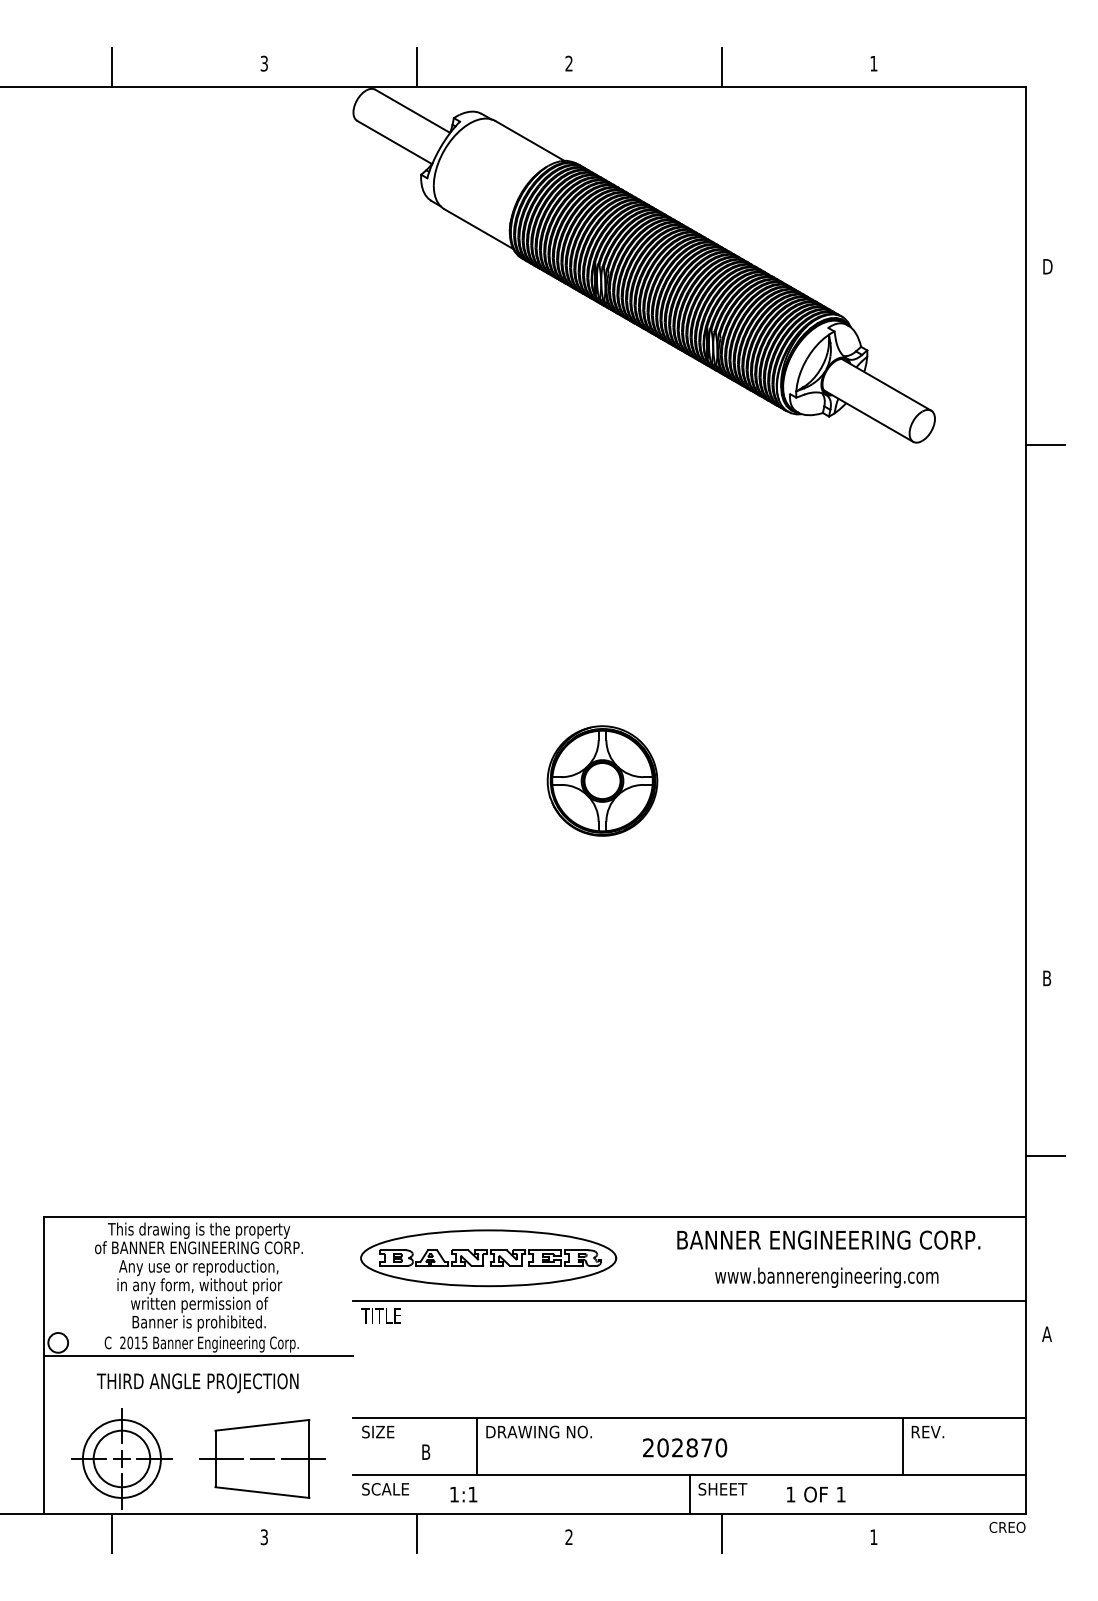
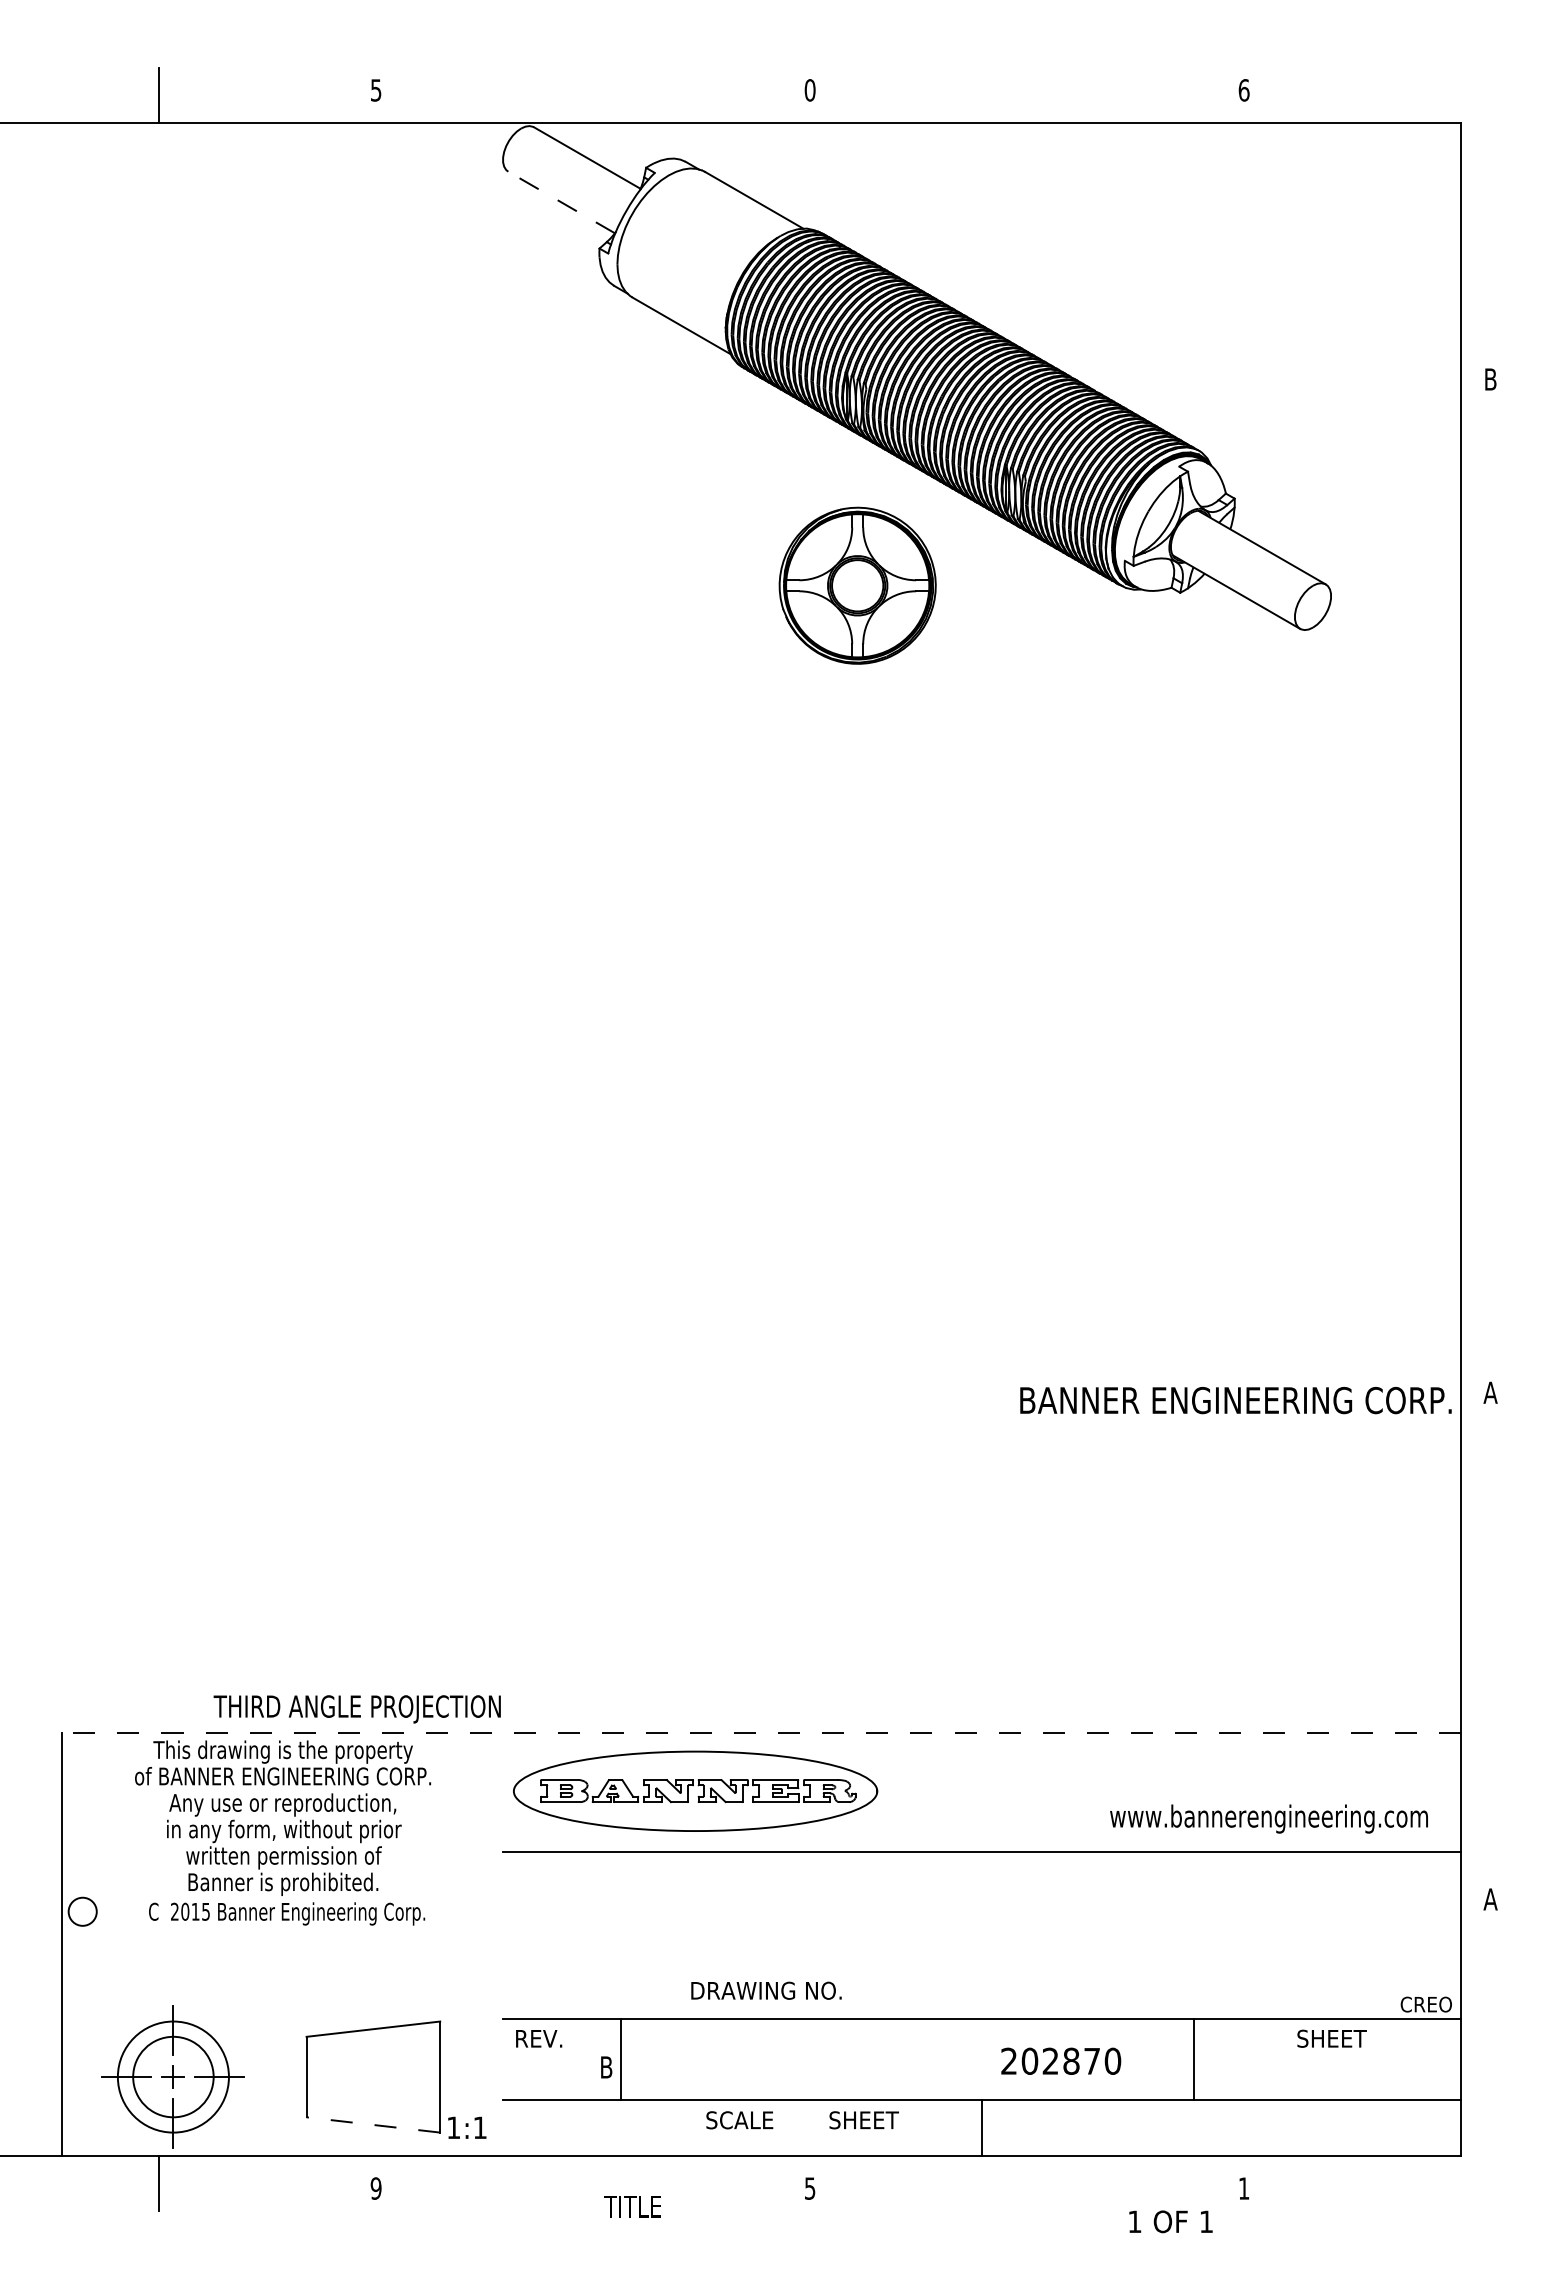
text: (264, 63) -> (376, 89), 3 -> 5
text: (568, 63) -> (809, 90), 2 -> 0
text: (873, 63) -> (1243, 90), 1 -> 6
line: (416, 67) -> (593, 95), removed
line: (721, 67) -> (1027, 95), removed
line: (394, 142) -> (561, 202), solid -> dashed
text: (1048, 266) -> (1492, 379), D -> B
line: (1045, 444) -> (1488, 632), removed
part: (602, 780) -> (857, 585), moved
text: (1046, 978) -> (1490, 1392), B -> A
line: (1045, 1156) -> (1488, 1646), removed
line: (534, 1216) -> (761, 1732), solid -> dashed
text: (828, 1240) -> (1235, 1400), moved
text: (826, 1277) -> (1268, 1818), moved
text: (381, 1315) -> (632, 2206), moved
line: (198, 1356) -> (282, 1930), removed
text: (197, 1383) -> (356, 1709), moved
text: (378, 1431) -> (538, 2038), SIZE -> REV.
text: (539, 1431) -> (766, 1990), moved
text: (935, 1431) -> (1331, 2038), REV. -> SHEET
line: (477, 1446) -> (621, 2059), moved
line: (902, 1446) -> (1193, 2059), moved
text: (685, 1447) -> (1061, 2060), moved
line: (221, 1459) -> (314, 2077), removed
line: (261, 1459) -> (372, 2077), removed
line: (303, 1459) -> (431, 2077), removed
text: (385, 1489) -> (739, 2120), moved
text: (722, 1489) -> (863, 2120), moved
line: (261, 1492) -> (372, 2124), solid -> dashed
text: (464, 1494) -> (467, 2127), moved
text: (815, 1494) -> (1170, 2221), moved
text: (1006, 1527) -> (1425, 2004), moved
line: (416, 1532) -> (593, 2182), removed
line: (721, 1532) -> (1027, 2182), removed
text: (263, 1537) -> (375, 2188), 3 -> 9
text: (569, 1537) -> (810, 2188), 2 -> 5

